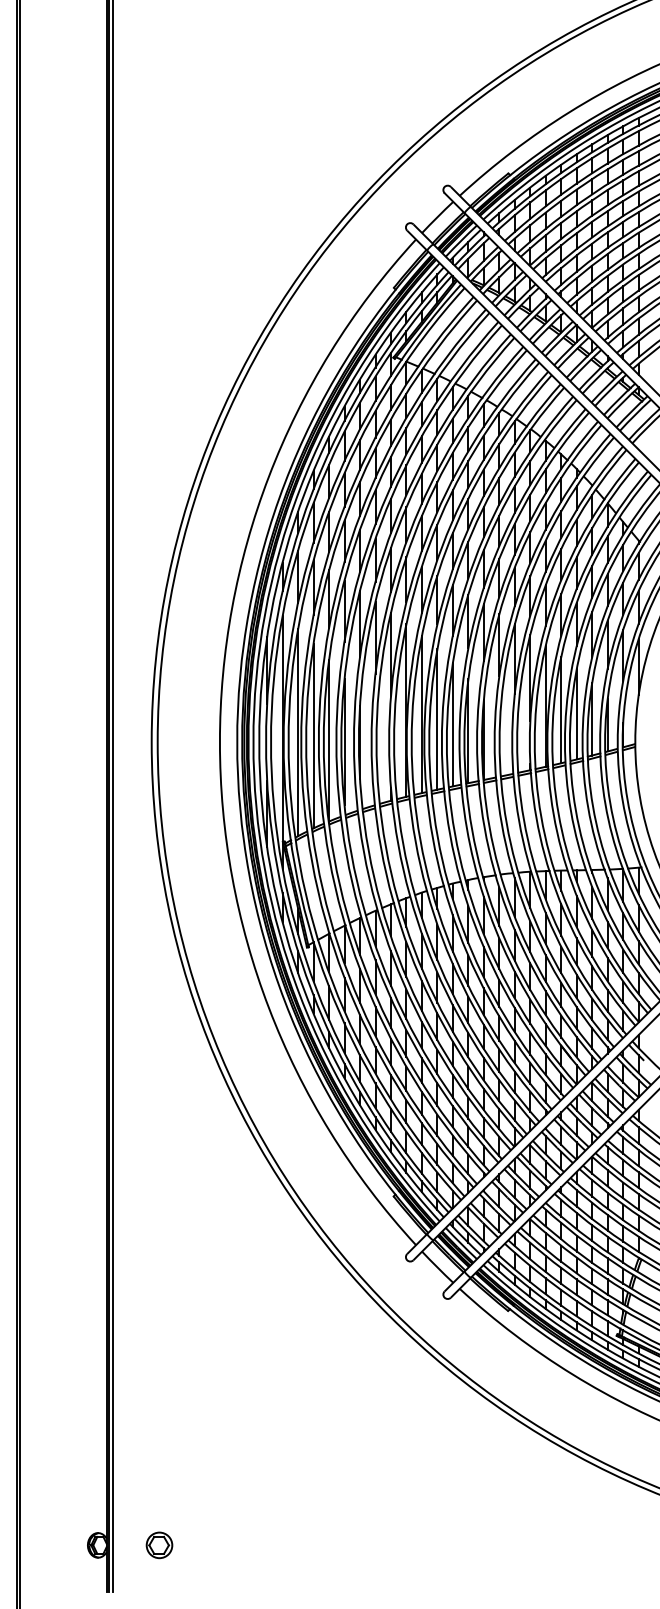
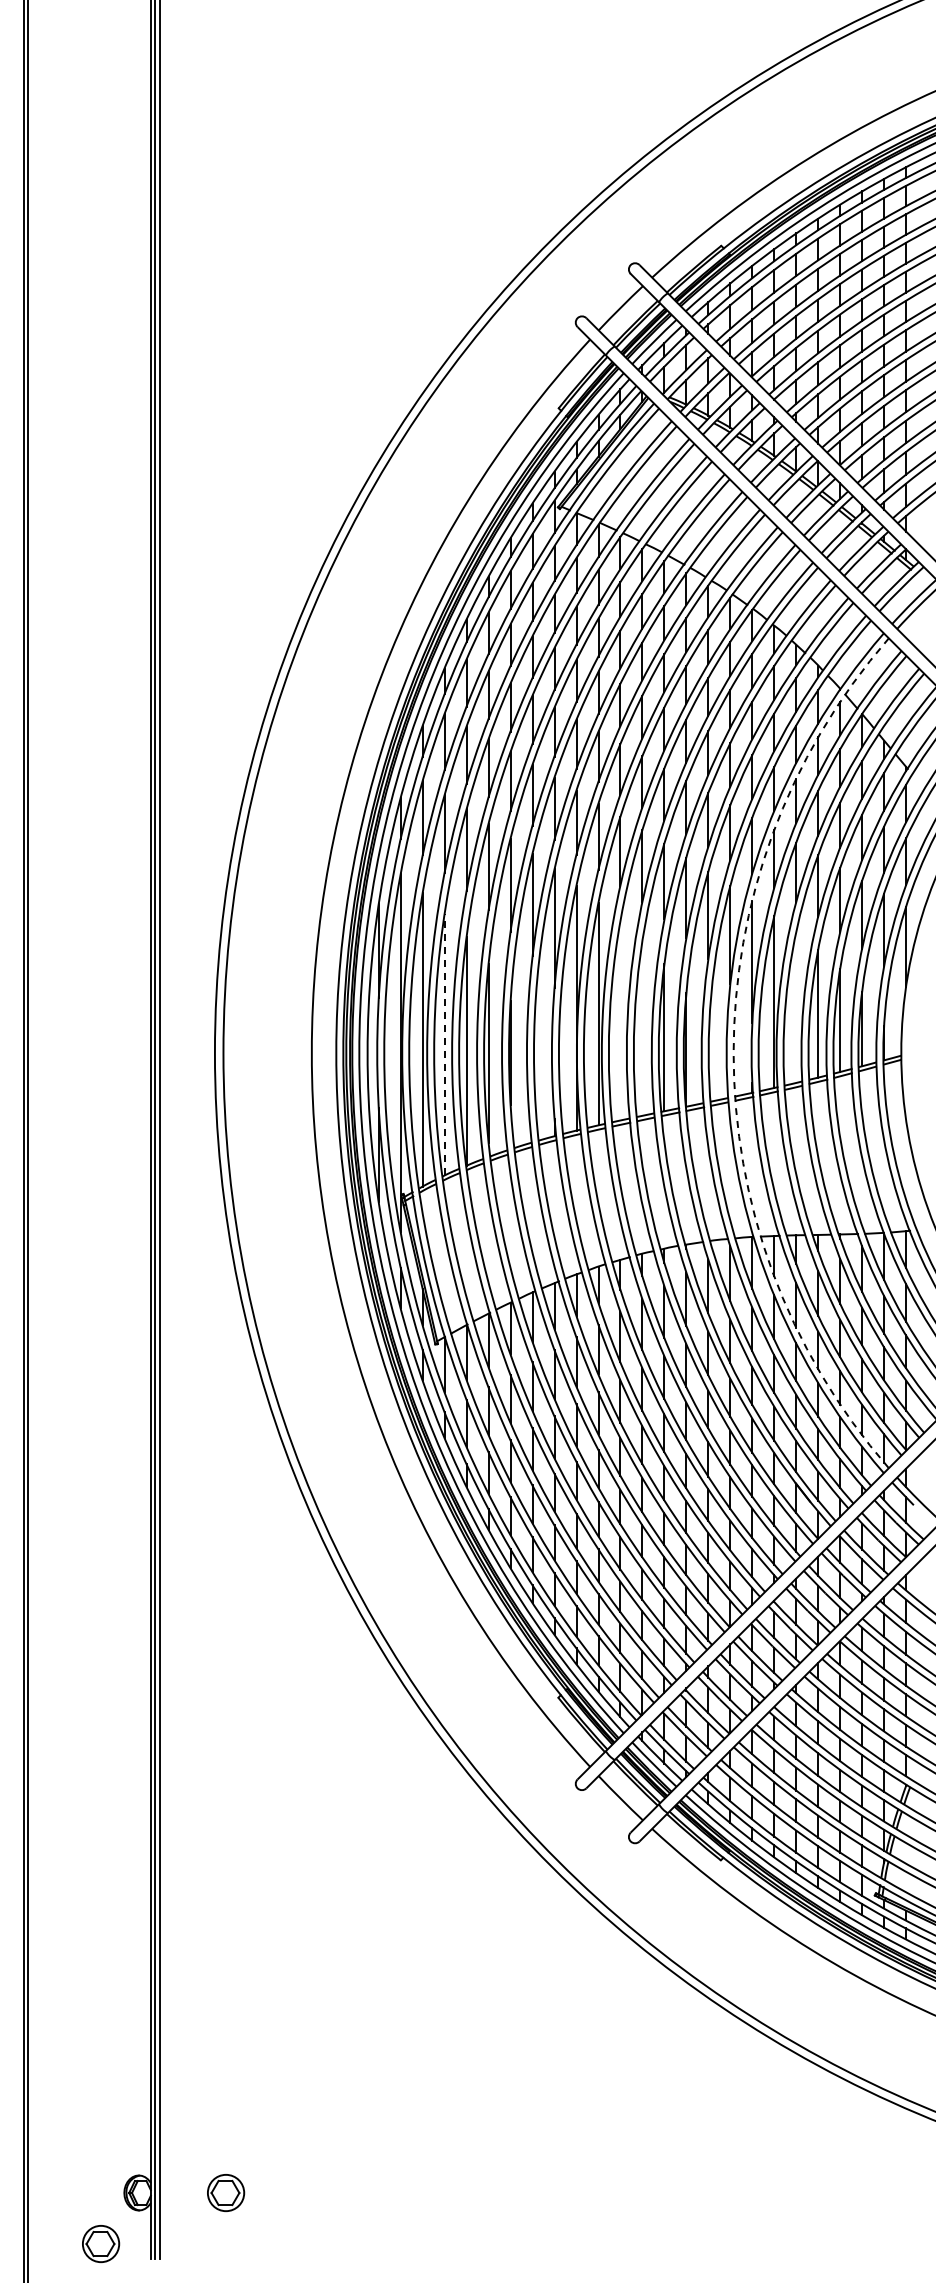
line: (561, 710) -> (796, 1007), removed
line: (437, 719) -> (620, 1020), removed
line: (452, 724) -> (642, 1028), removed
line: (313, 736) -> (444, 1044), solid -> dashed
arc: (517, 742) -> (733, 1053), solid -> dashed
part: (71, 1581) -> (101, 2244), added

